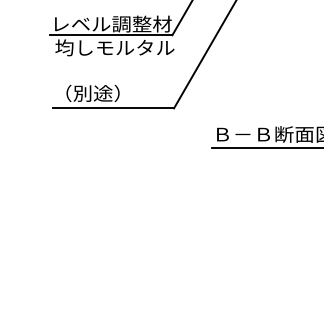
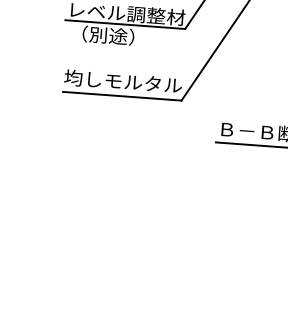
text: (114, 47) -> (127, 36), 均しモルタル -> （別途）
text: (113, 92) -> (123, 80), （別途） -> 均しモルタル

